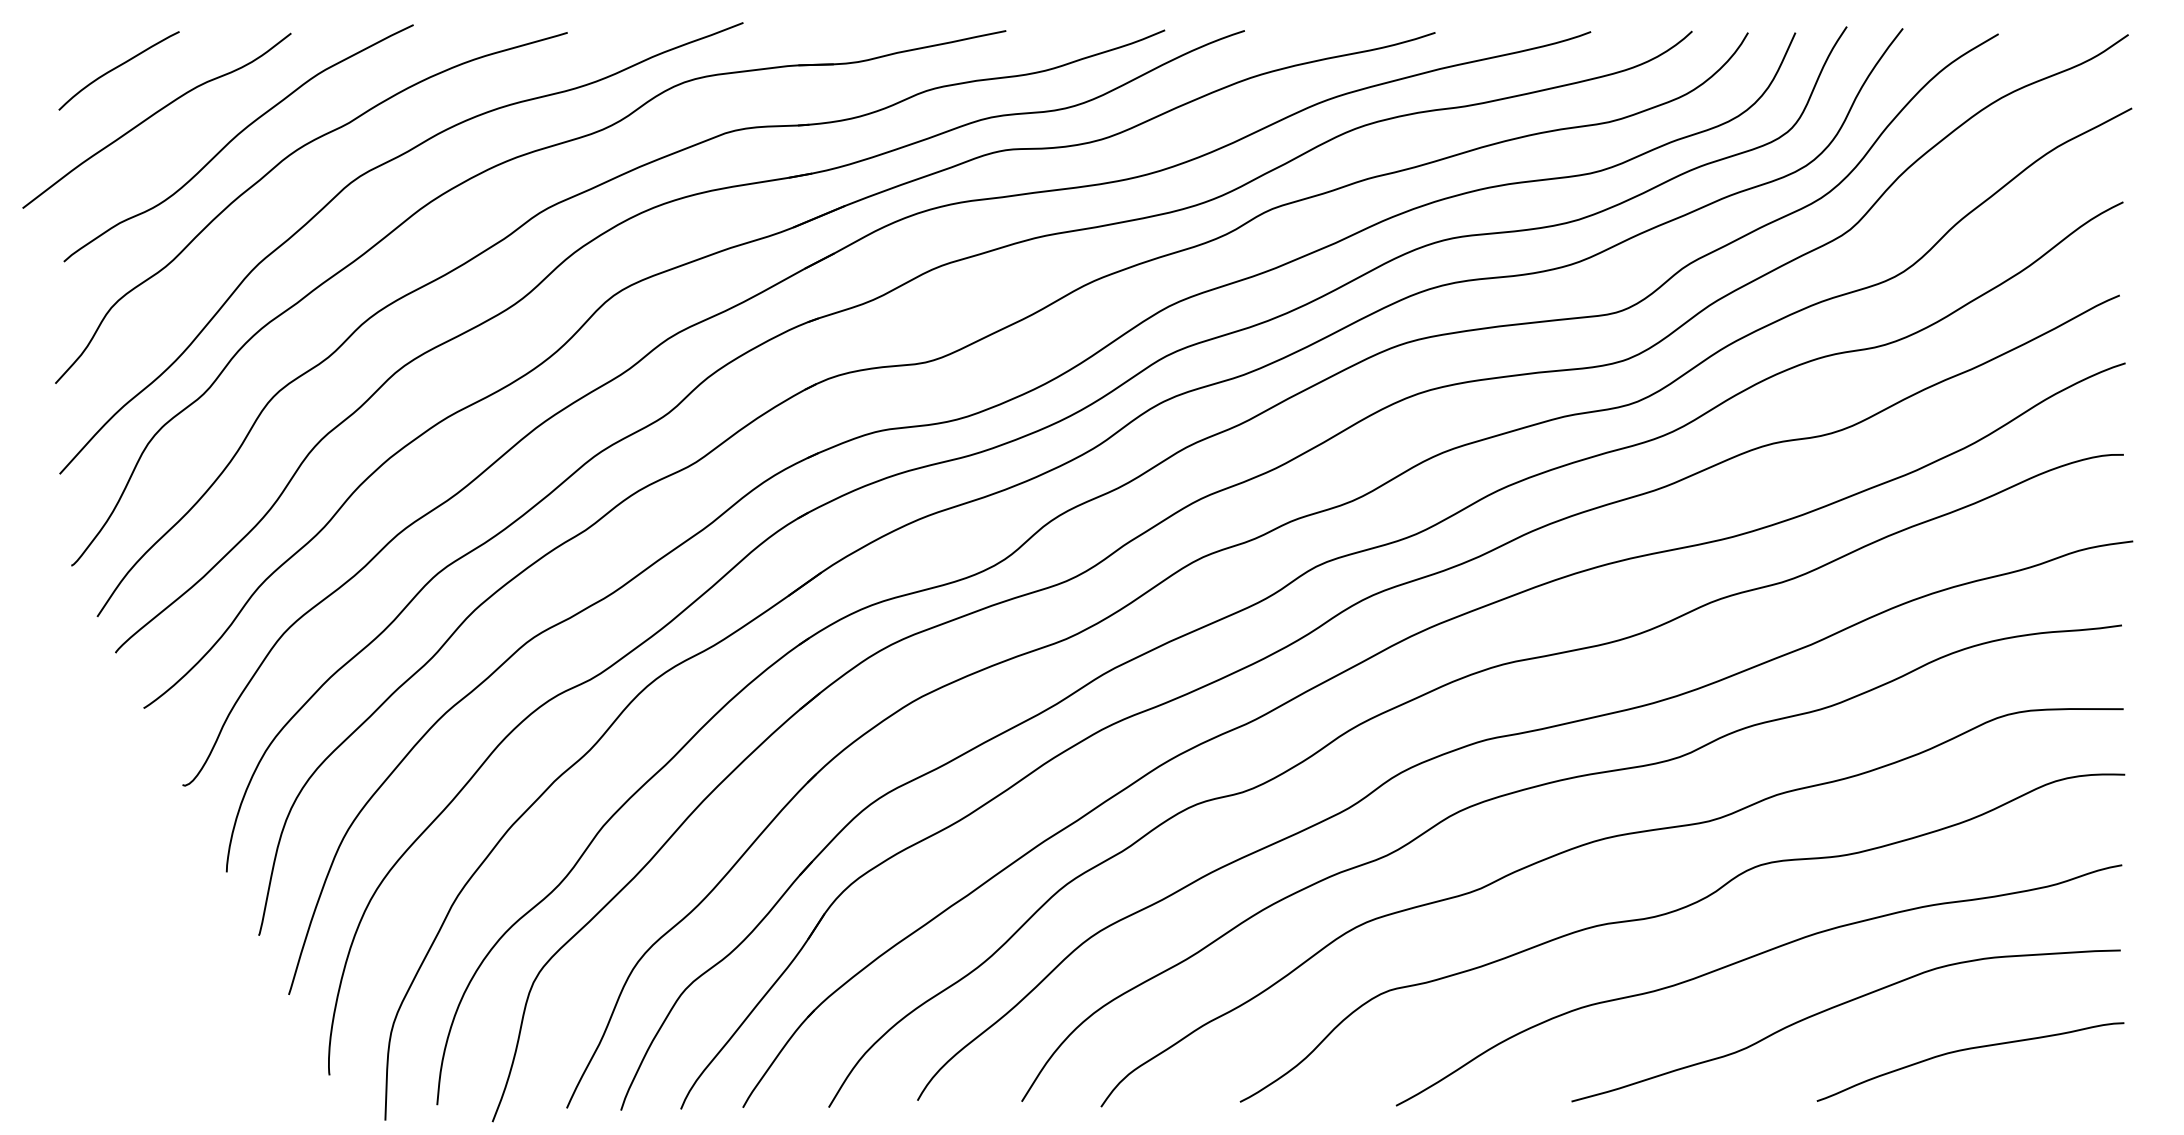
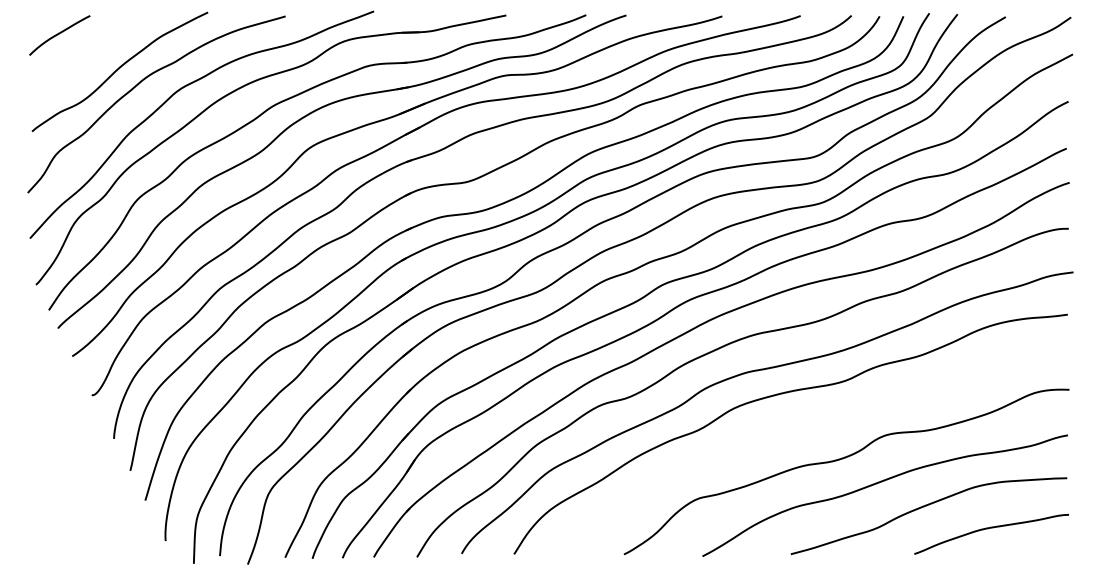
curve: (154, 116) -> (77, 58), removed
curve: (1588, 845) -> (799, 425), removed

